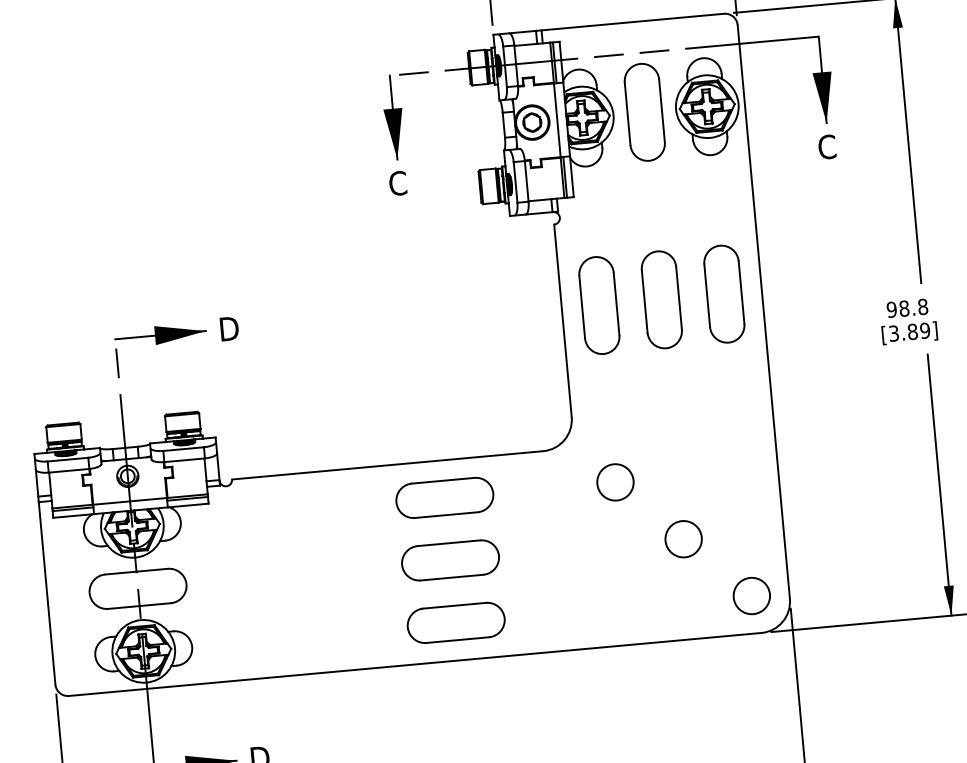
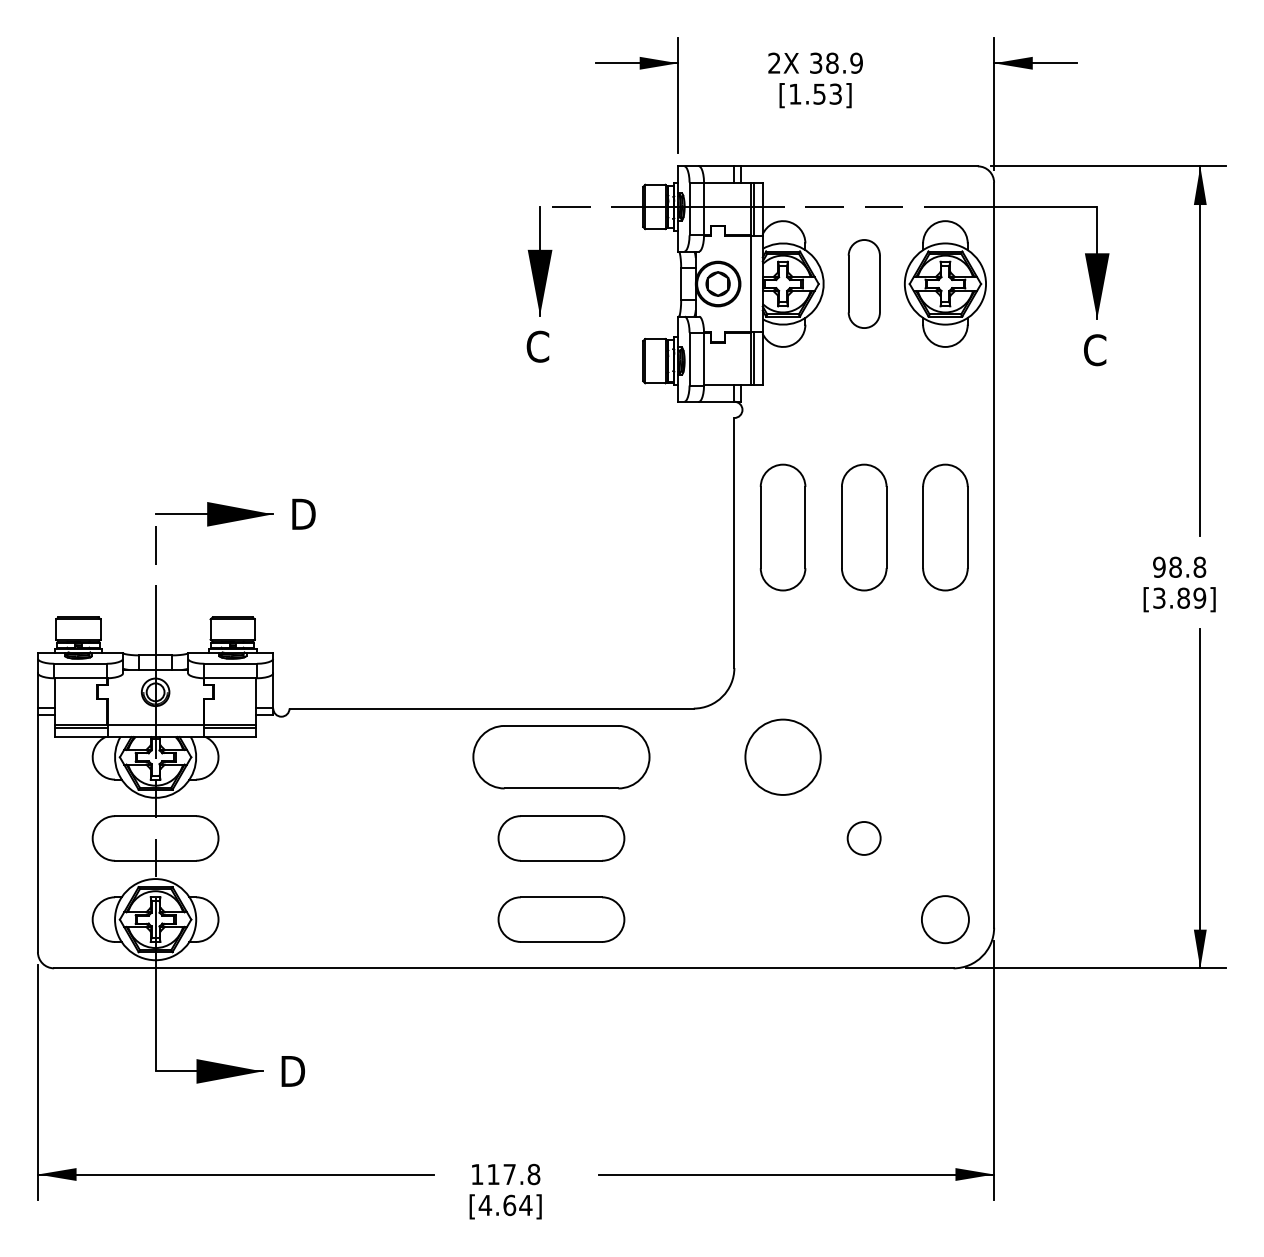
part: (644, 111) -> (864, 283), size x0.7
circle: (614, 481) -> (782, 756), size x1.6
part: (444, 498) -> (561, 757), size x1.4
circle: (683, 539) -> (863, 838), size x0.7

